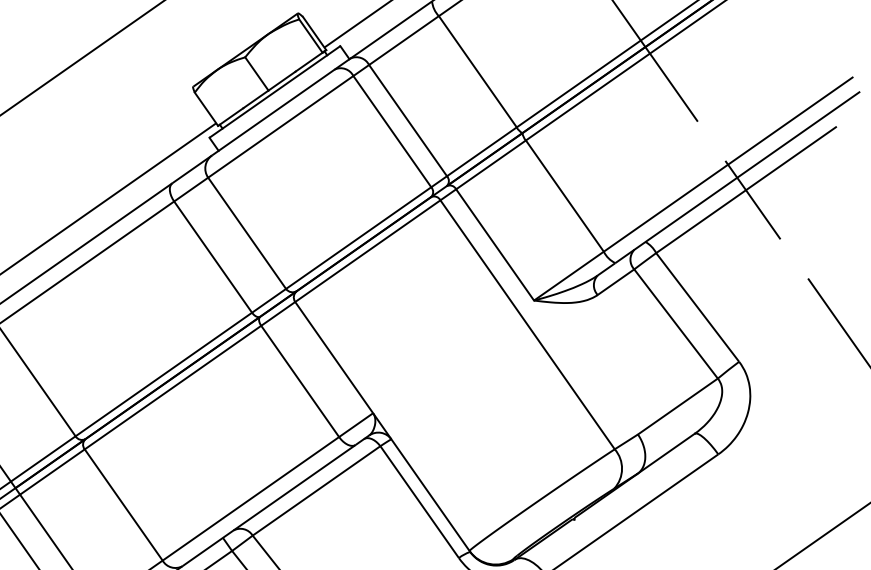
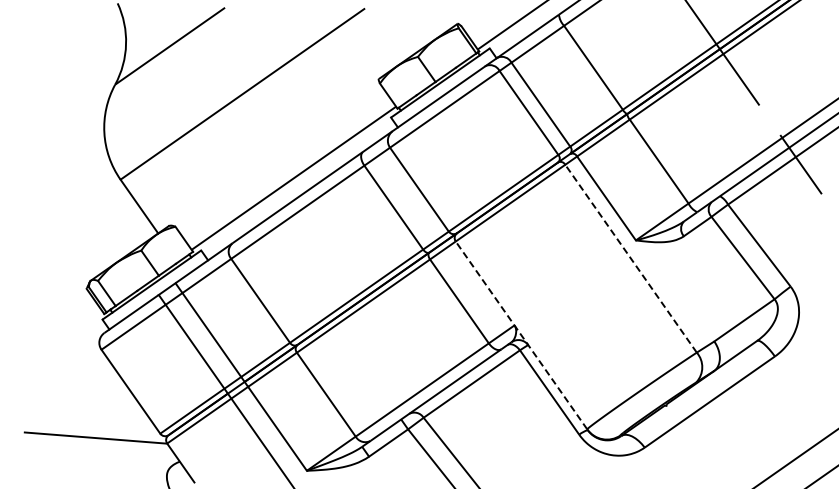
line: (528, 324) -> (631, 258), solid -> dashed
line: (382, 426) -> (521, 335), solid -> dashed

